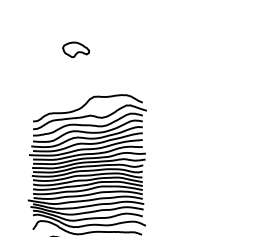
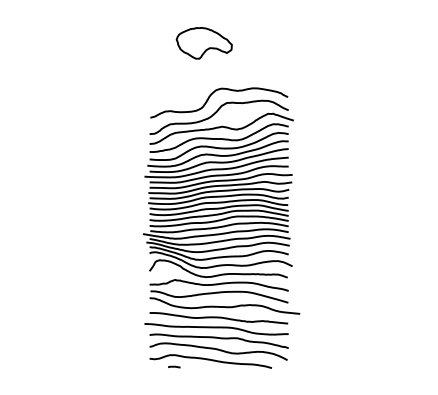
part: (75, 49) -> (203, 43), size x1.67
curve: (81, 92) -> (210, 97), added

